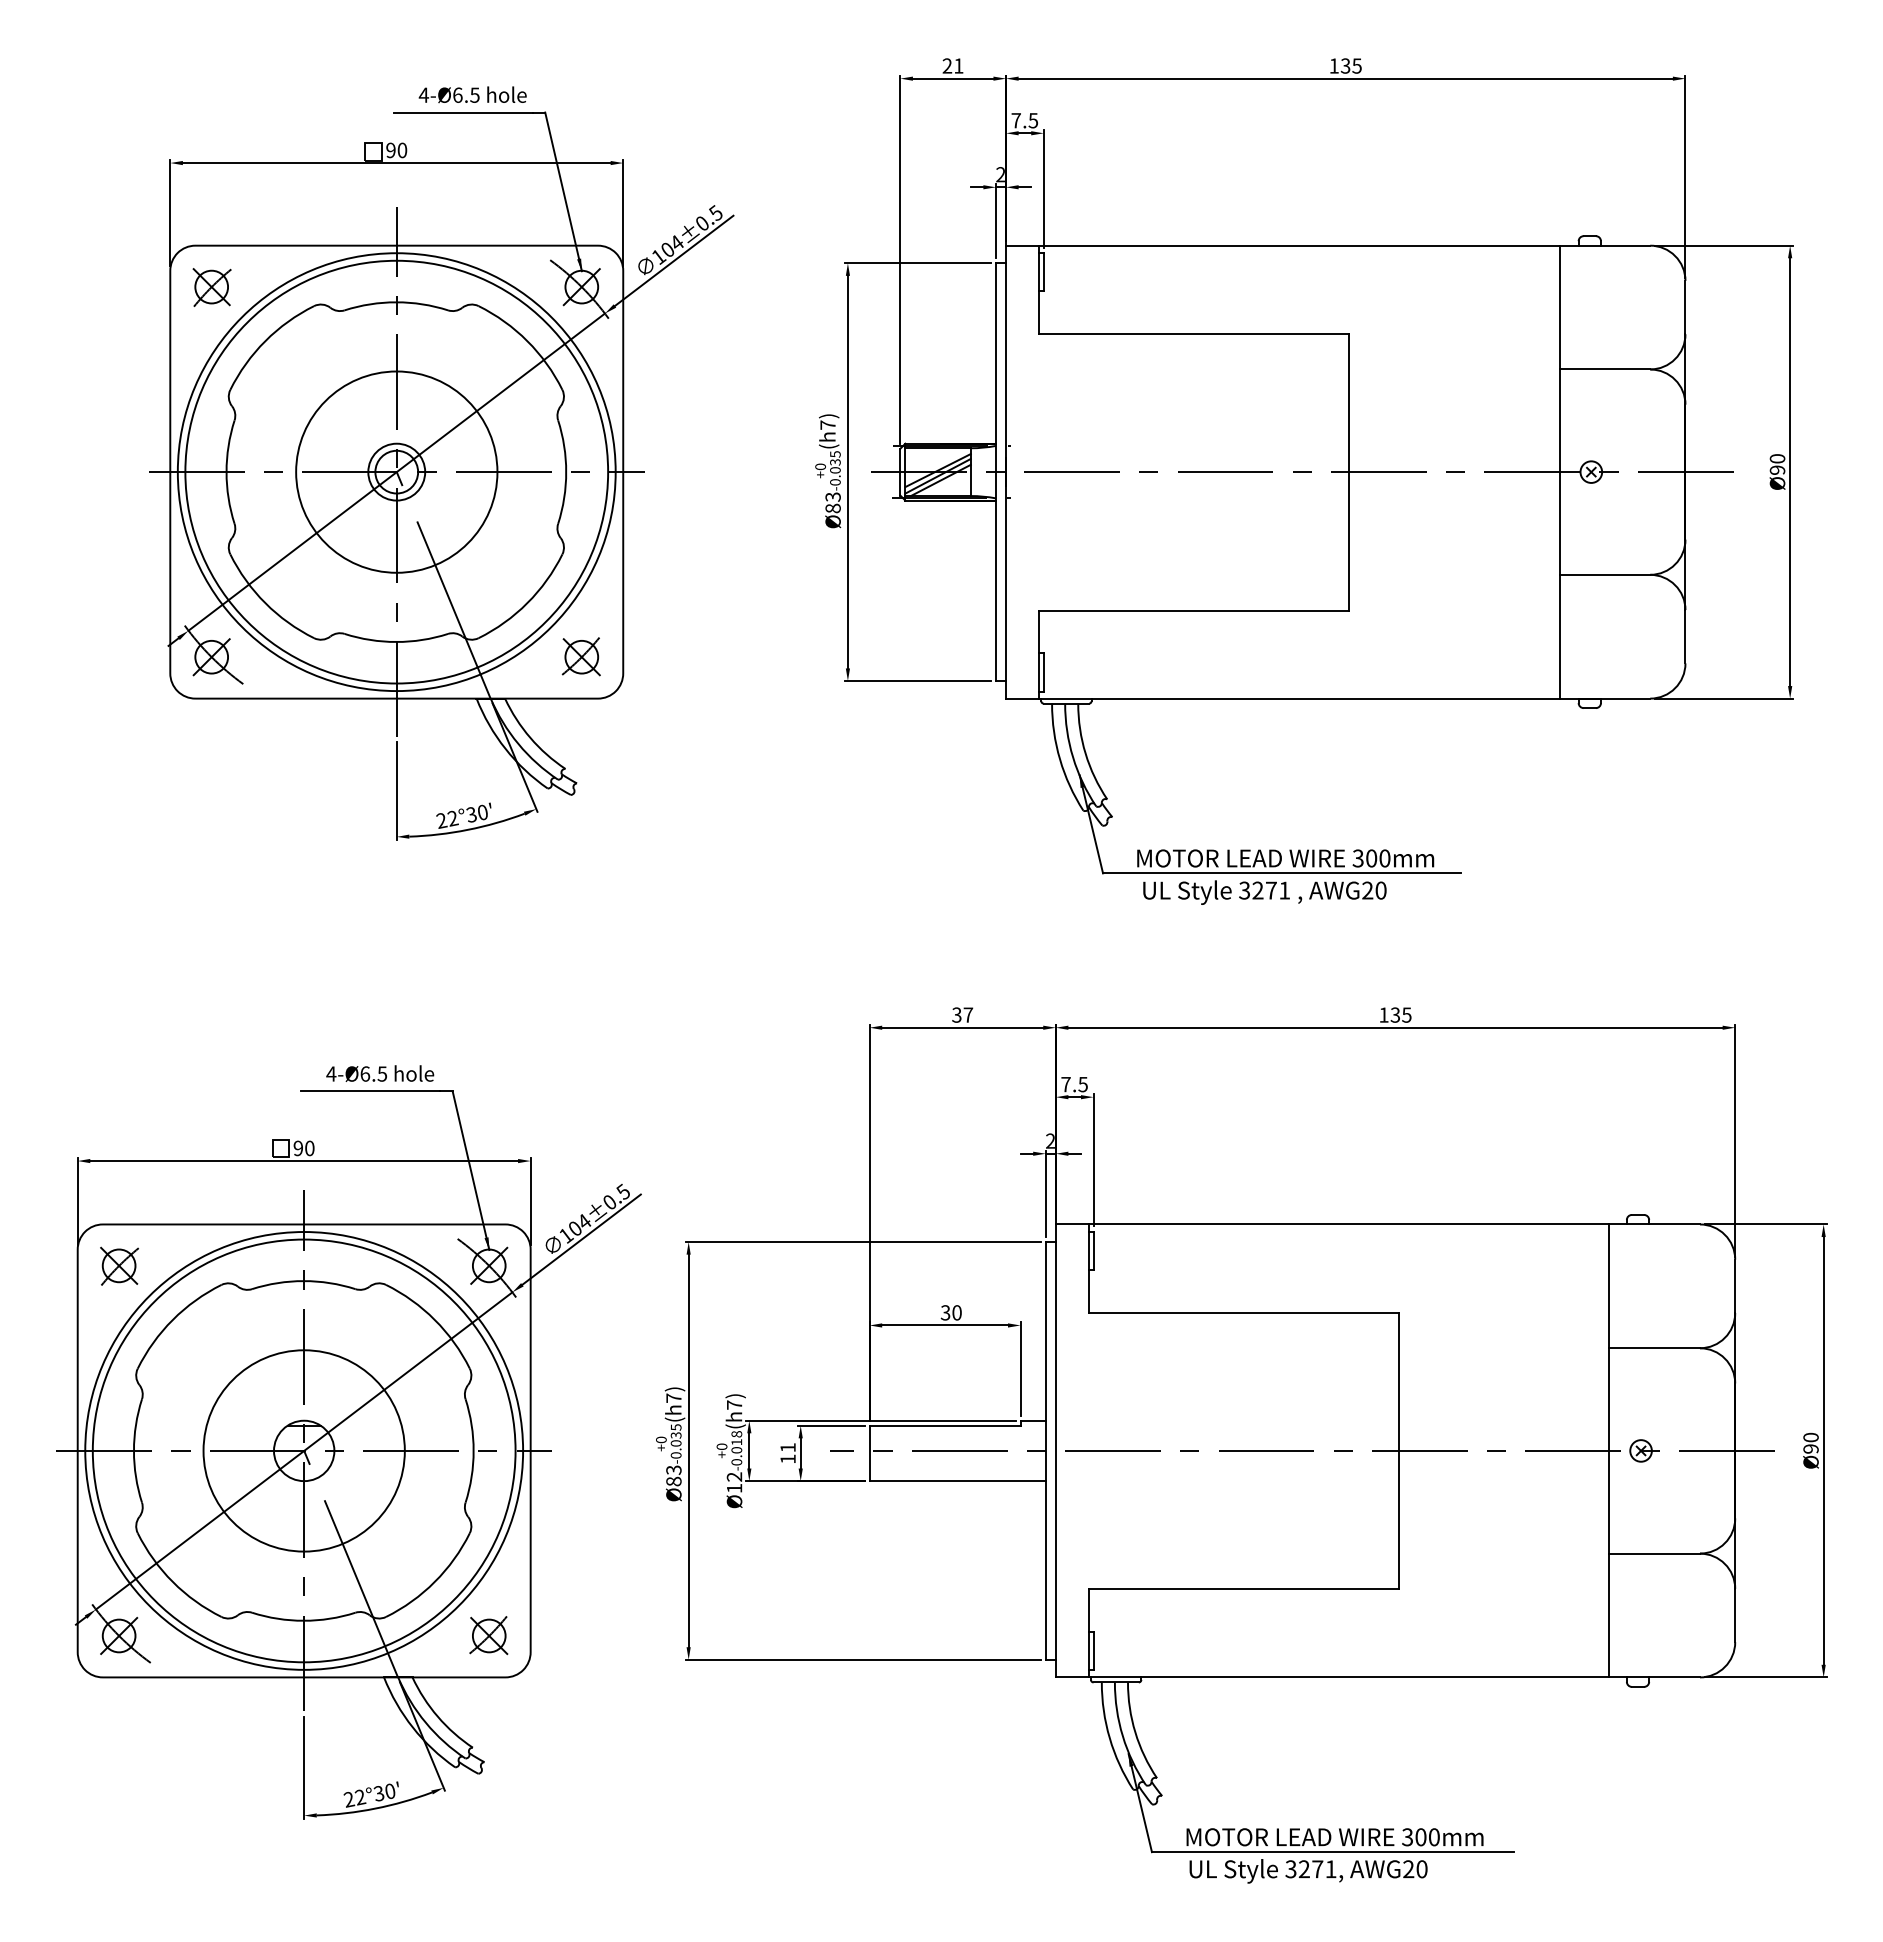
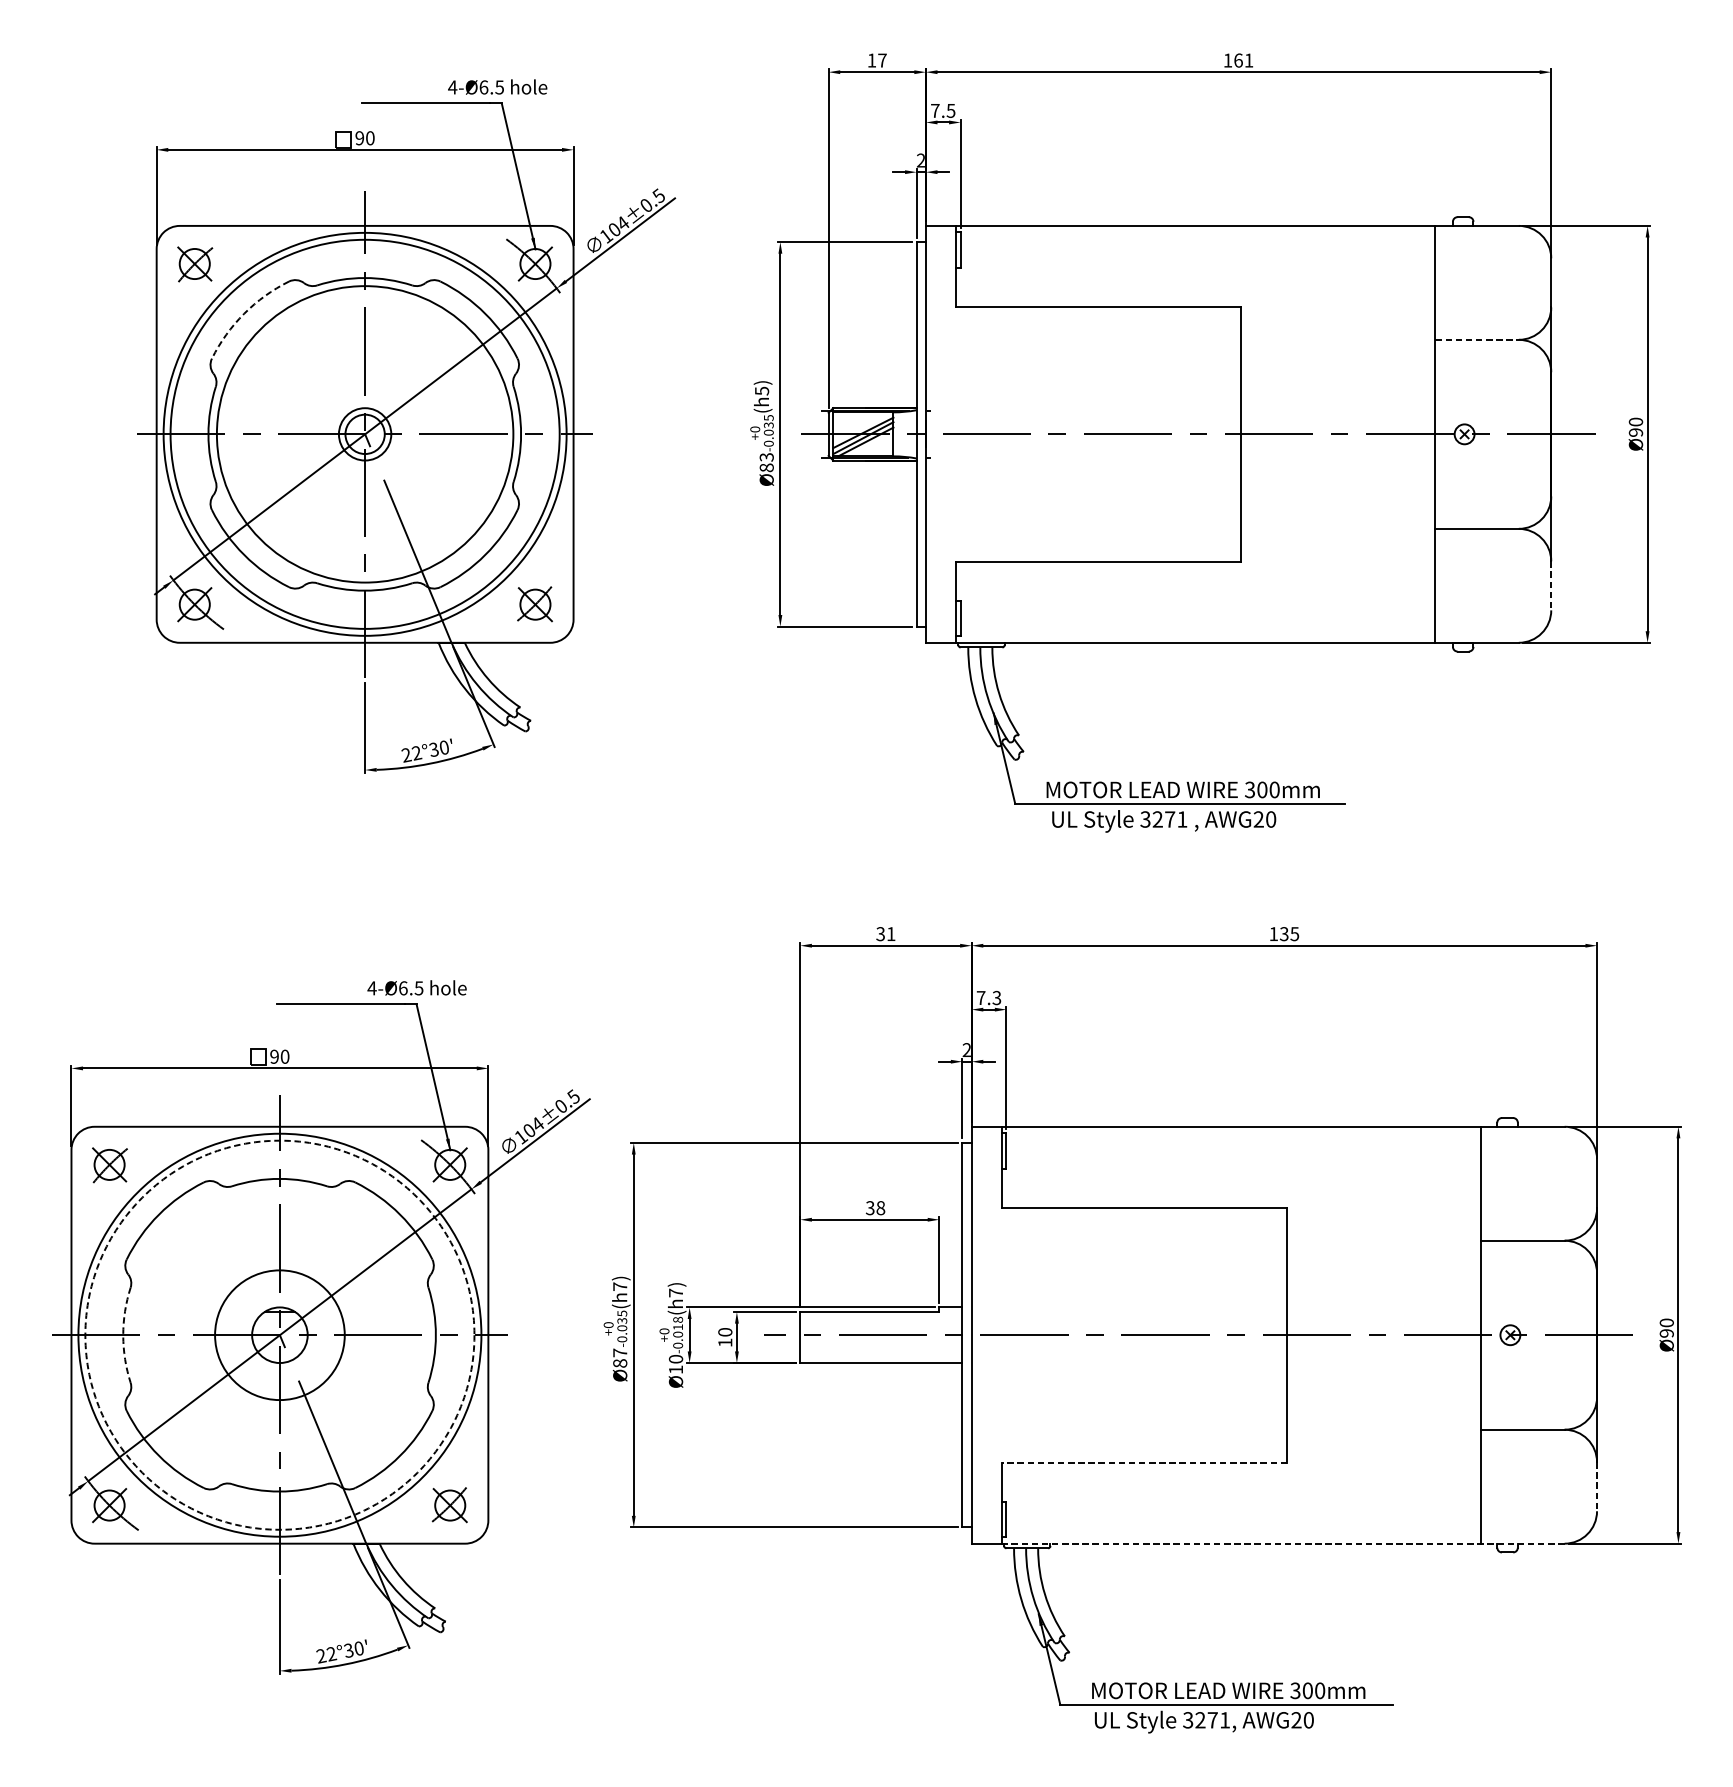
text: (952, 65) -> (876, 60), 21 -> 17
text: (1350, 65) -> (1242, 60), 135 -> 161
text: (472, 94) -> (497, 86), moved
arc: (265, 341) -> (244, 314), solid -> dashed
line: (1605, 369) -> (1477, 339), solid -> dashed
text: (827, 425) -> (761, 391), (h7) -> (h5)
circle: (396, 471) -> (364, 433), size x1.6
line: (1685, 636) -> (1551, 585), solid -> dashed
text: (968, 1014) -> (891, 933), 37 -> 31
text: (380, 1073) -> (417, 987), moved
text: (1083, 1083) -> (997, 997), 7.5 -> 7.3
text: (956, 1312) -> (880, 1207), 30 -> 38
text: (787, 1447) -> (724, 1332), 11 -> 10
arc: (133, 1450) -> (122, 1334), solid -> dashed
circle: (303, 1450) -> (279, 1334), size x0.7
circle: (303, 1450) -> (279, 1334), solid -> dashed
text: (673, 1469) -> (619, 1352), 83 -> 87
text: (734, 1476) -> (675, 1358), 12 -> 10
line: (1243, 1589) -> (1144, 1462), solid -> dashed
line: (1735, 1615) -> (1597, 1486), solid -> dashed
line: (1394, 1677) -> (1283, 1543), solid -> dashed

